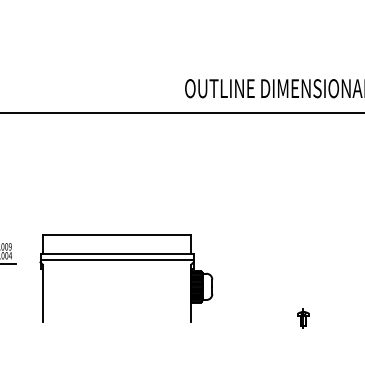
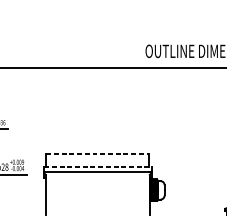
line: (117, 235) -> (98, 154), solid -> dashed
line: (117, 254) -> (98, 167), solid -> dashed

